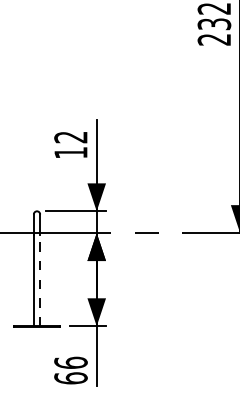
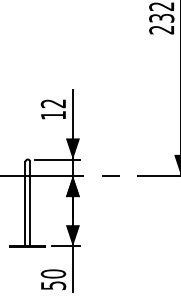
line: (40, 280) -> (30, 211), dashed -> solid
text: (70, 370) -> (53, 279), 66 -> 50

